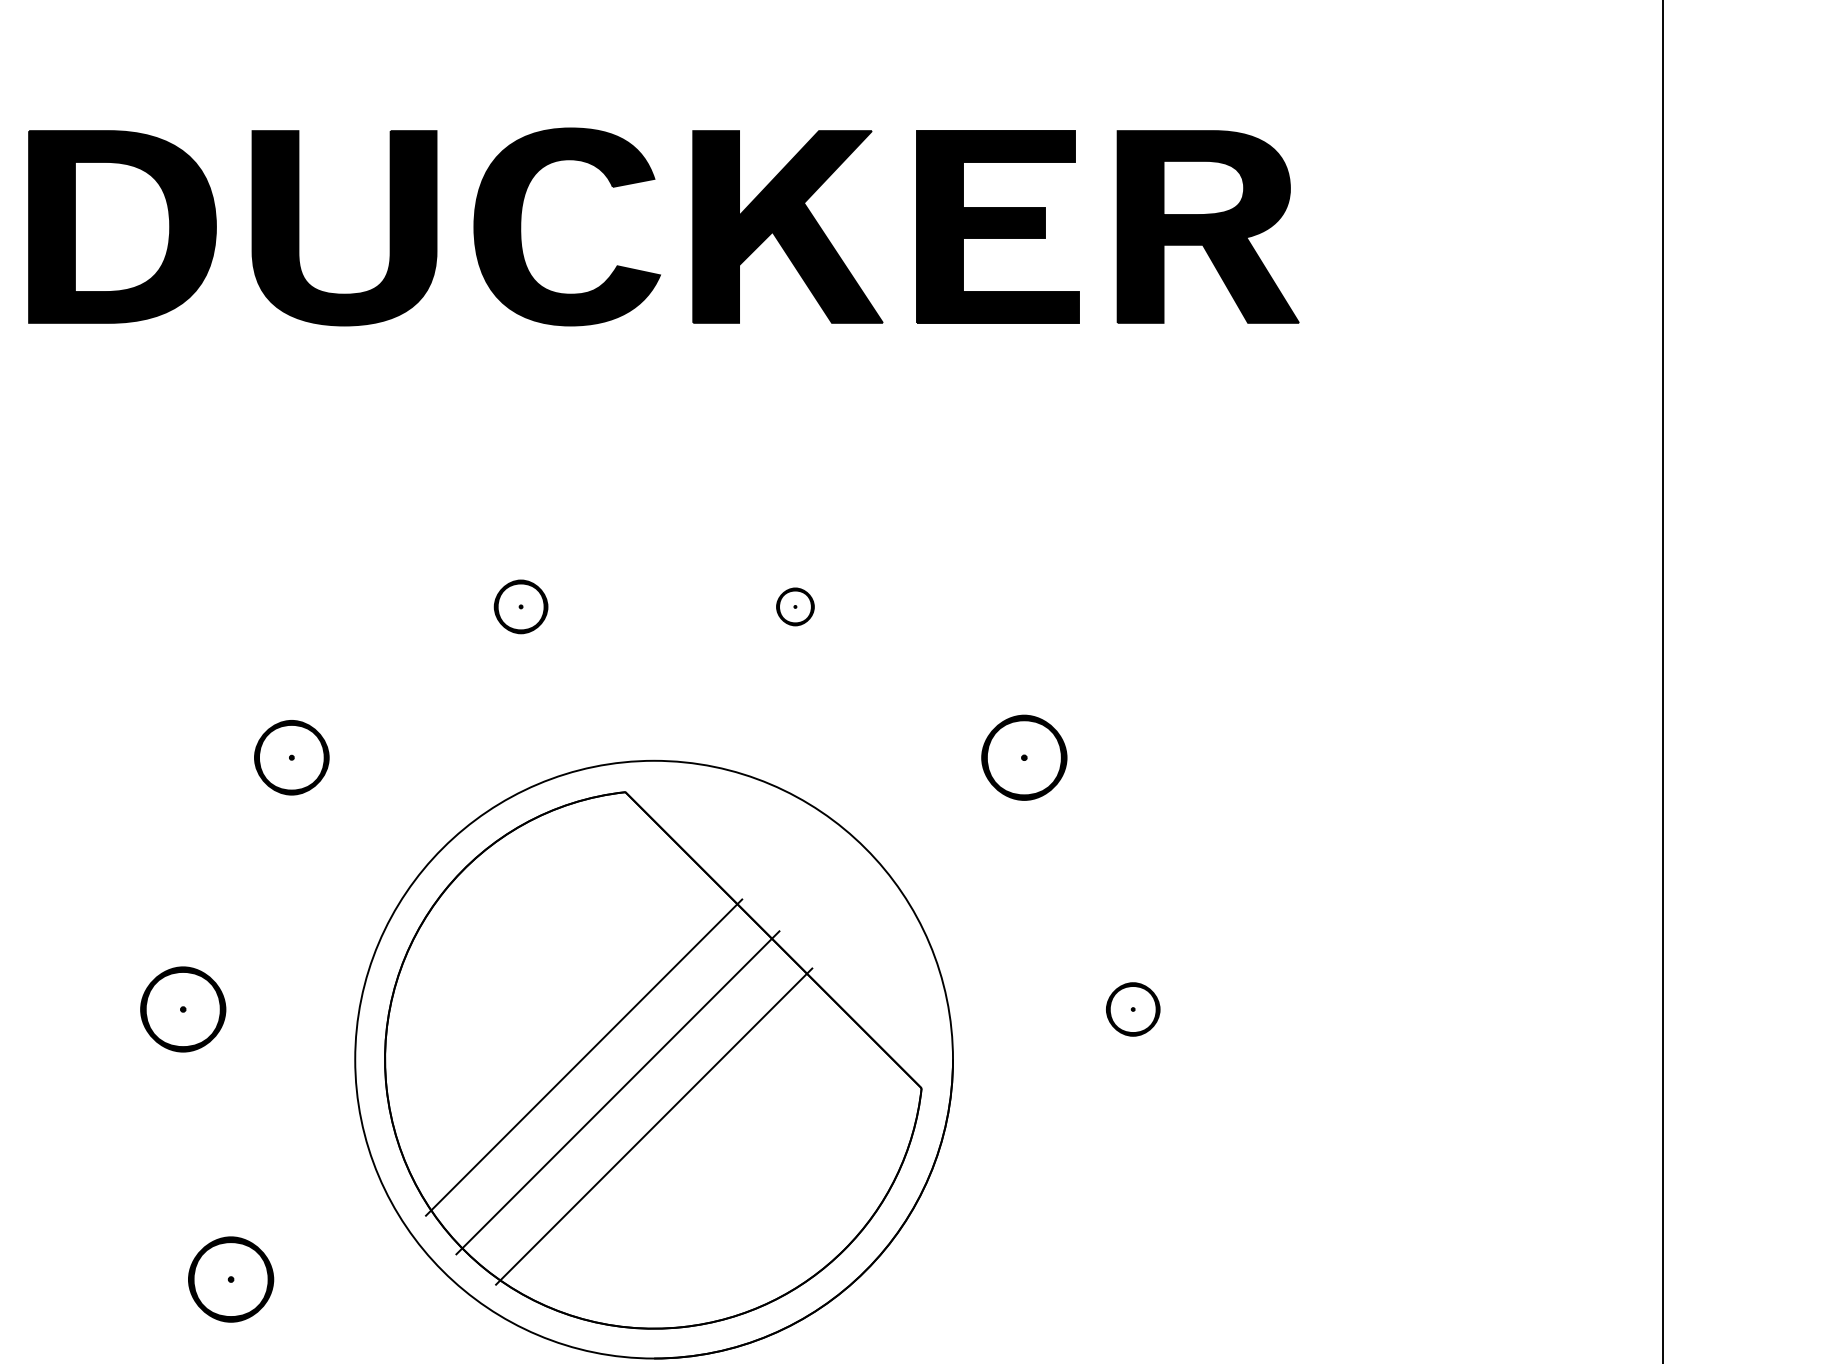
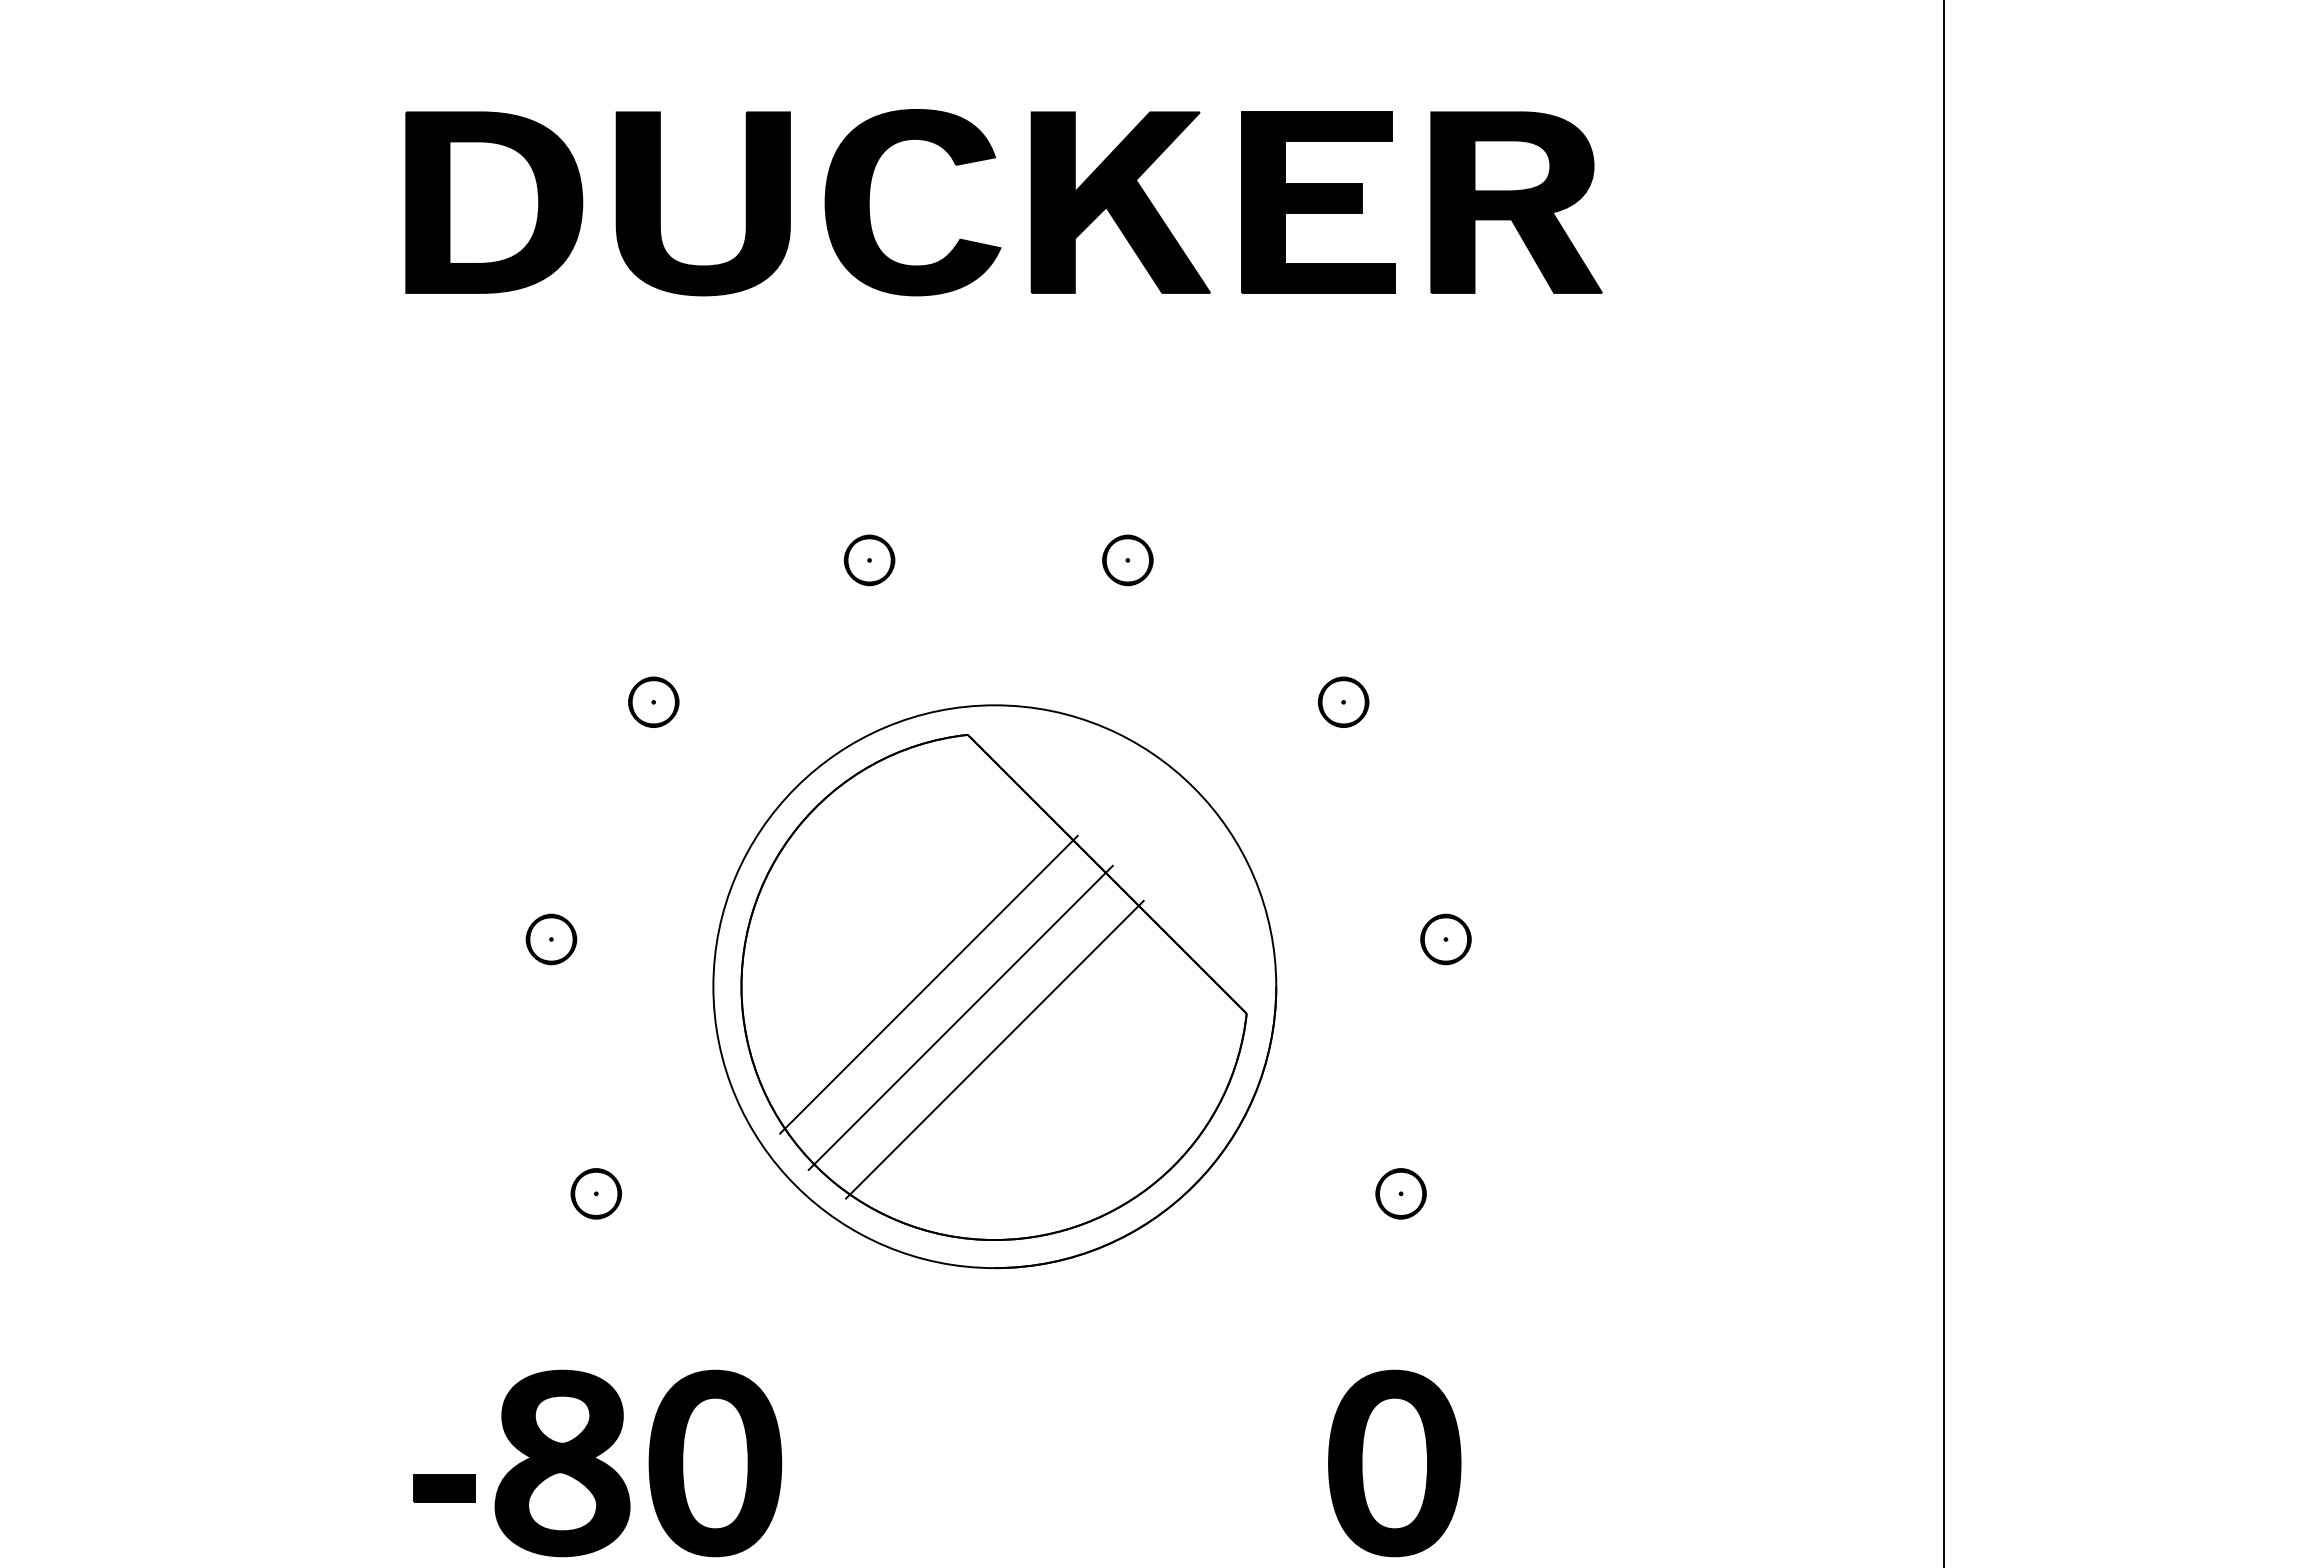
part: (795, 607) -> (1127, 560), size x1.43
part: (291, 756) -> (653, 701), size x0.71
part: (1024, 756) -> (1343, 701), size x0.62
part: (183, 1009) -> (551, 939), size x0.62
part: (230, 1279) -> (595, 1193), size x0.62
part: (1084, 1279) -> (1400, 1193), added

